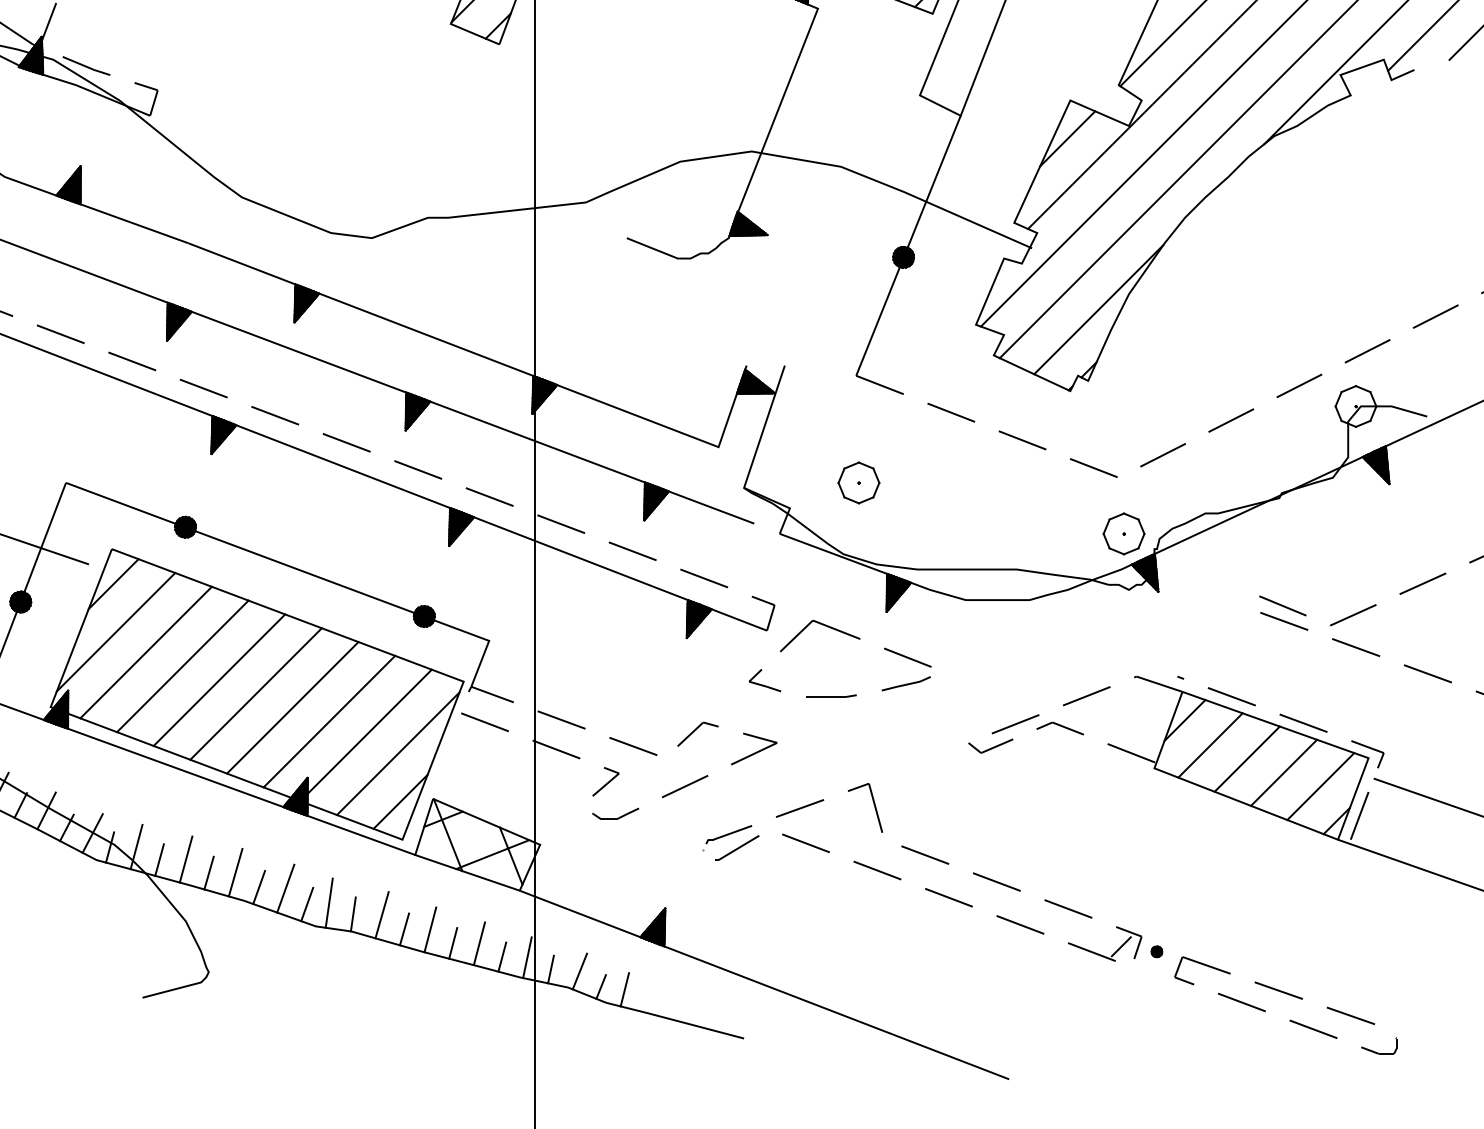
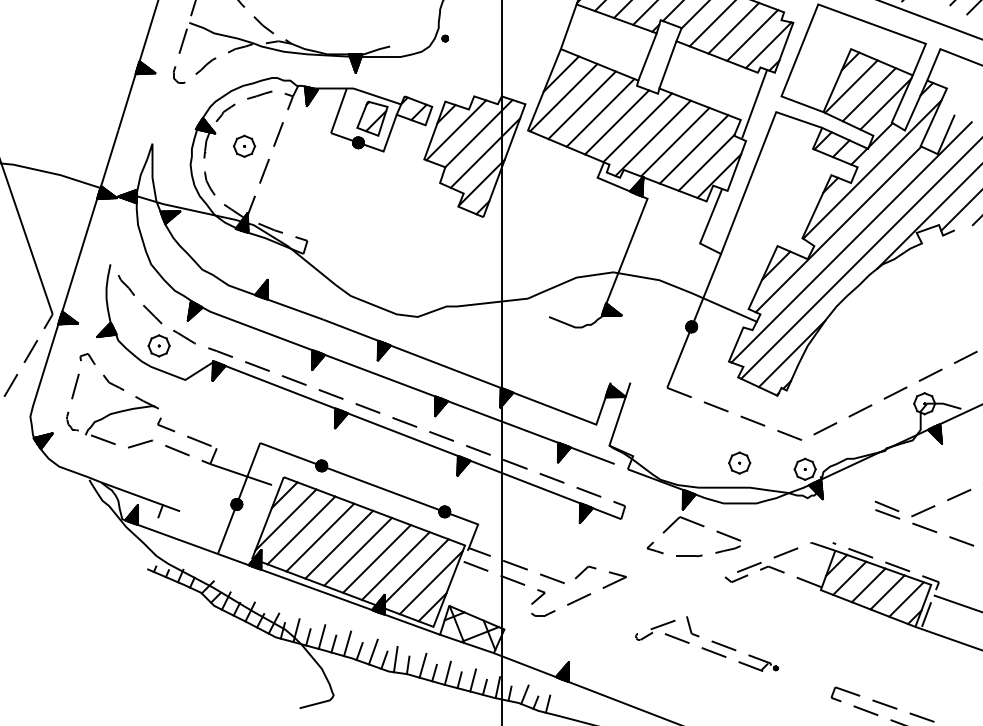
part: (858, 481) -> (739, 462), moved
part: (848, 637) -> (698, 525), moved
part: (932, 871) -> (706, 643), size x0.6

